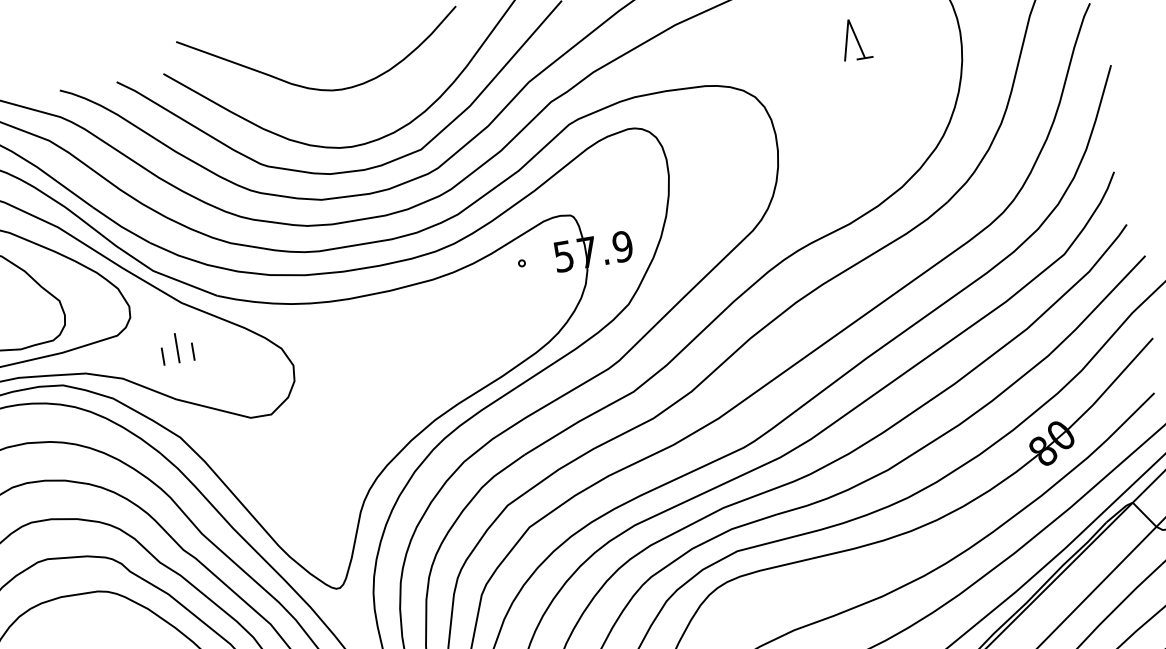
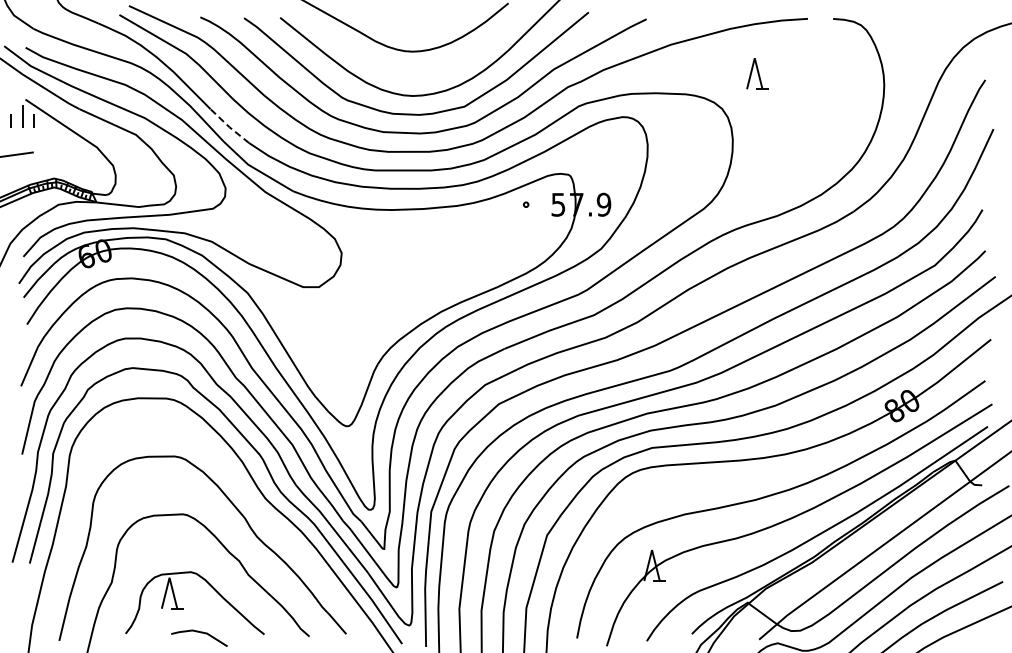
part: (855, 38) -> (757, 73), moved
line: (121, 225) -> (229, 126), solid -> dashed
part: (177, 348) -> (256, 225), removed

